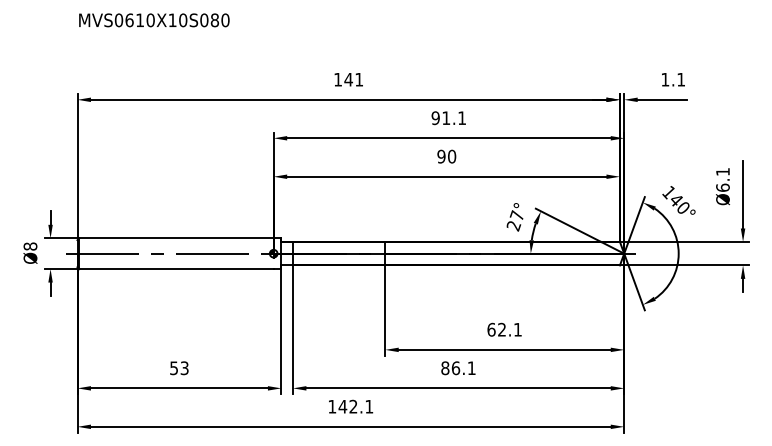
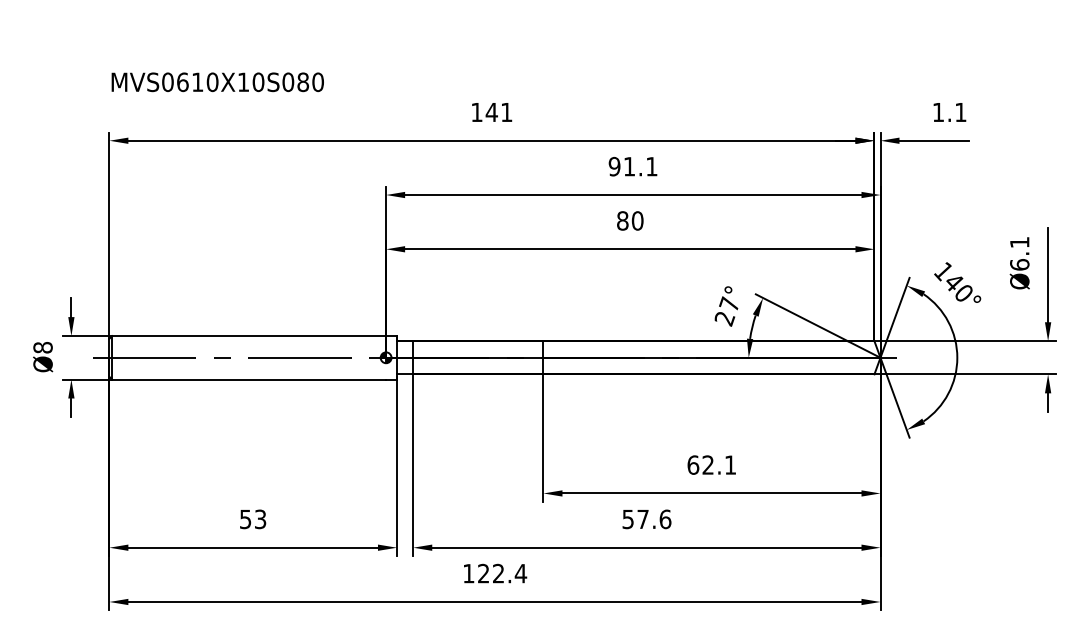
text: (154, 20) -> (217, 82), moved
text: (441, 156) -> (622, 220), 90 -> 80
text: (458, 368) -> (646, 519), 86.1 -> 57.6
text: (355, 406) -> (501, 573), 142.1 -> 122.4

